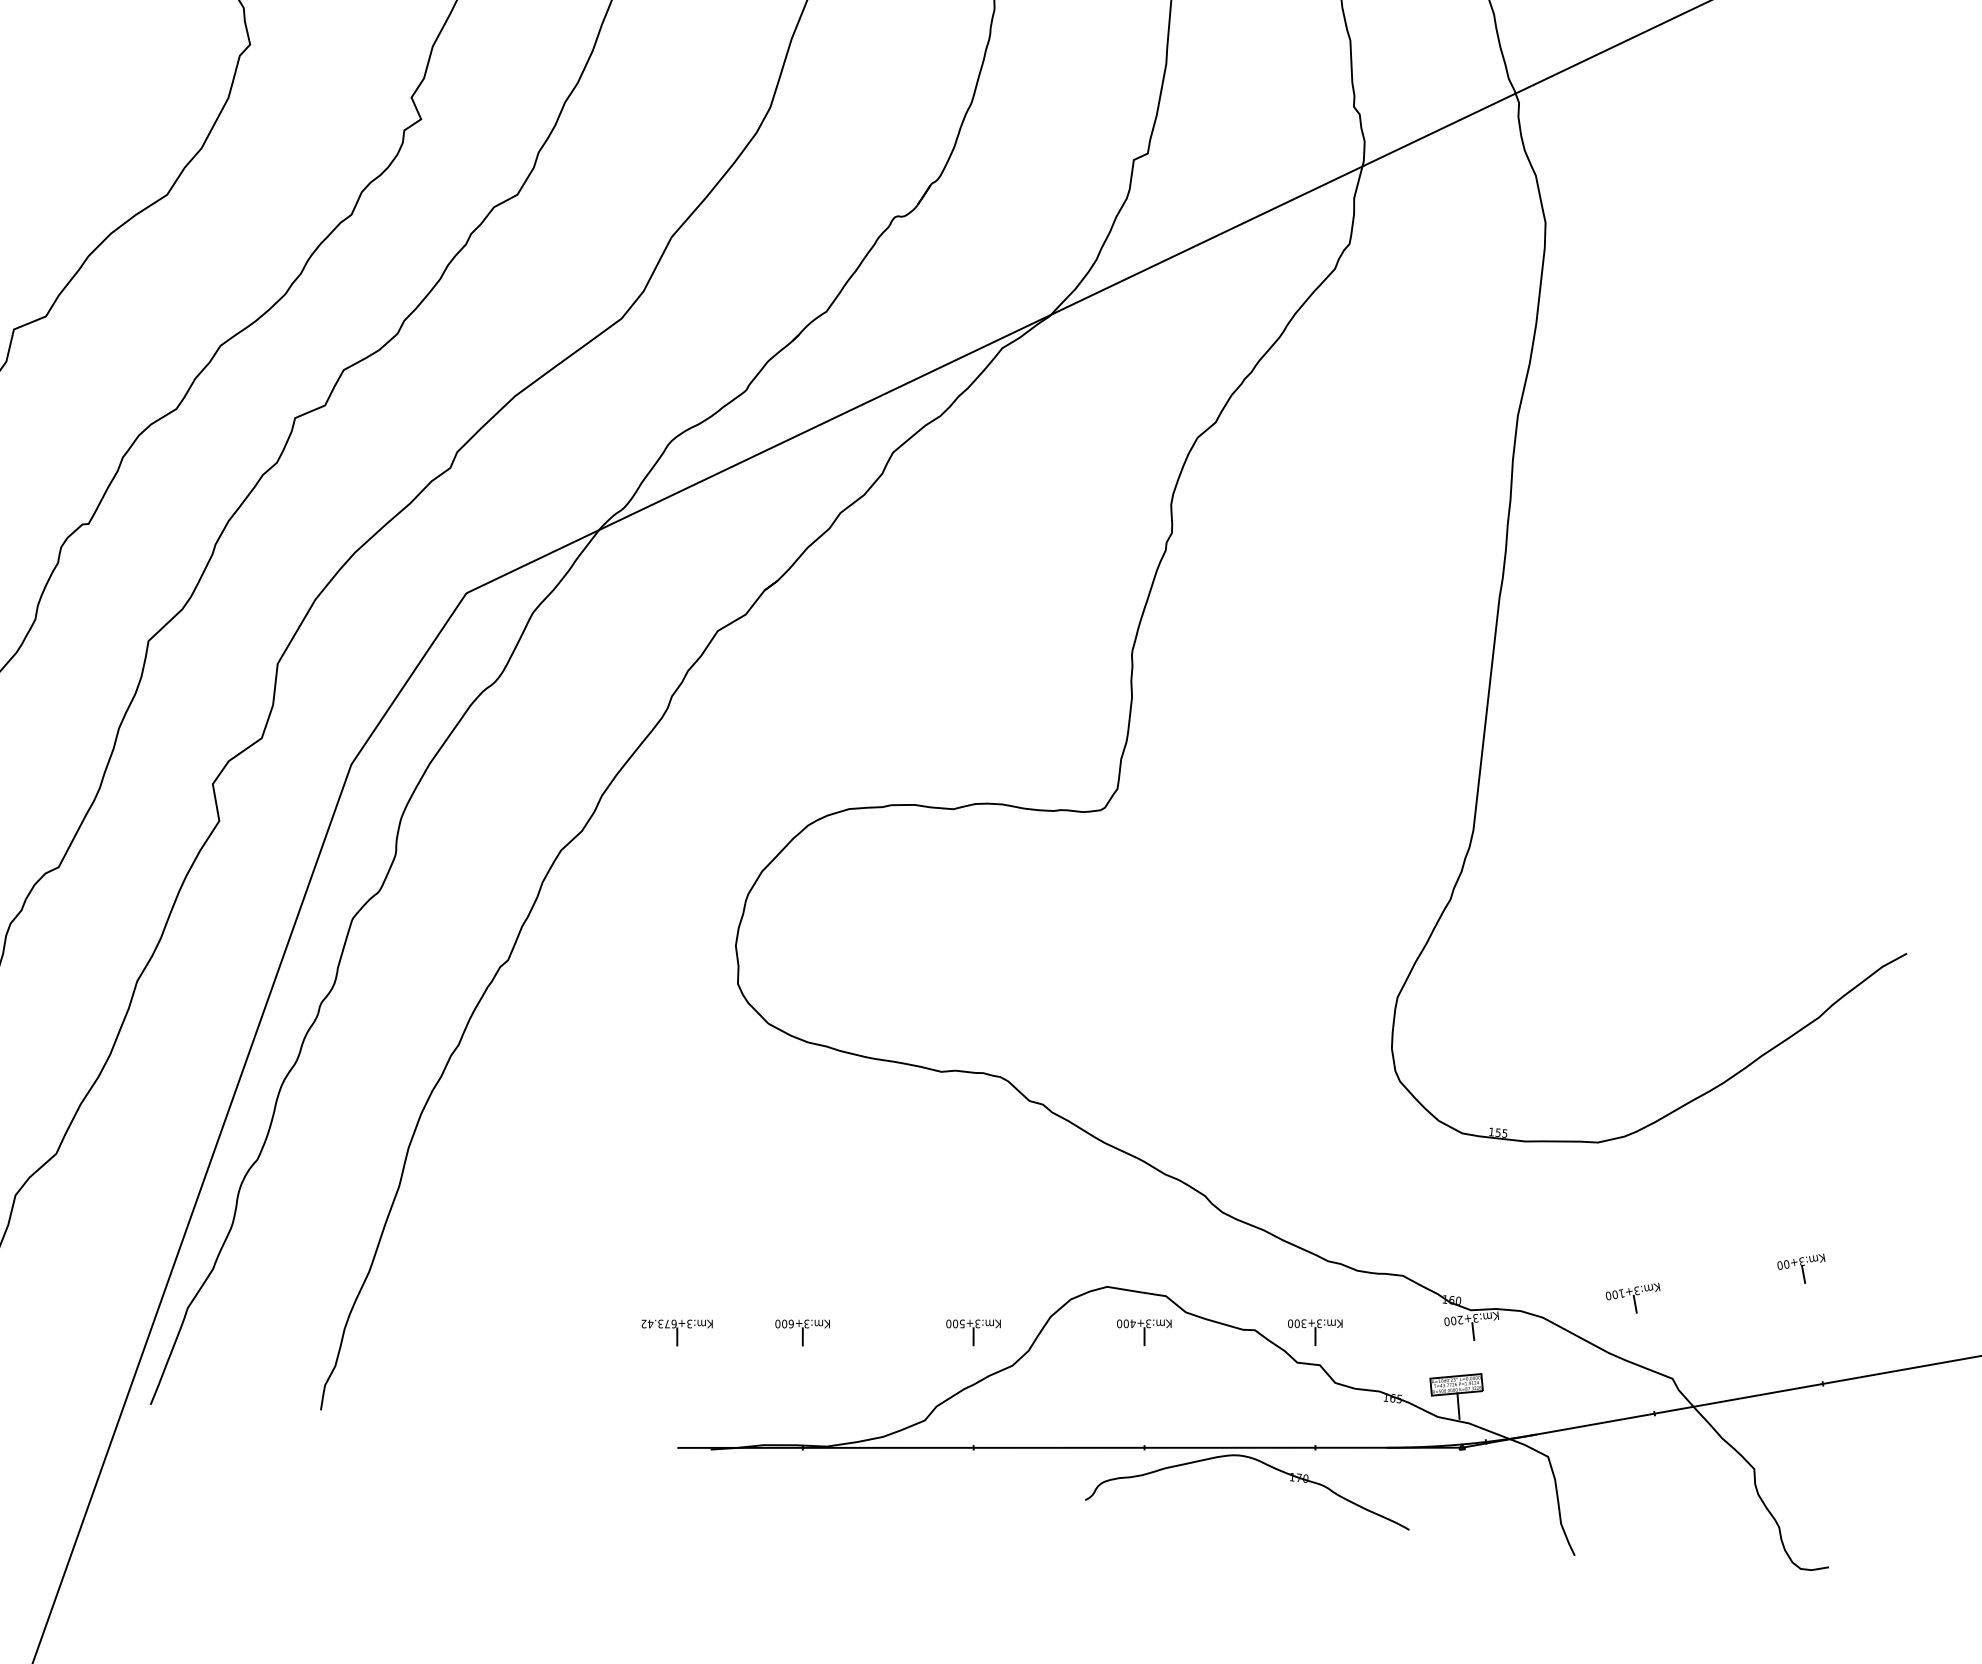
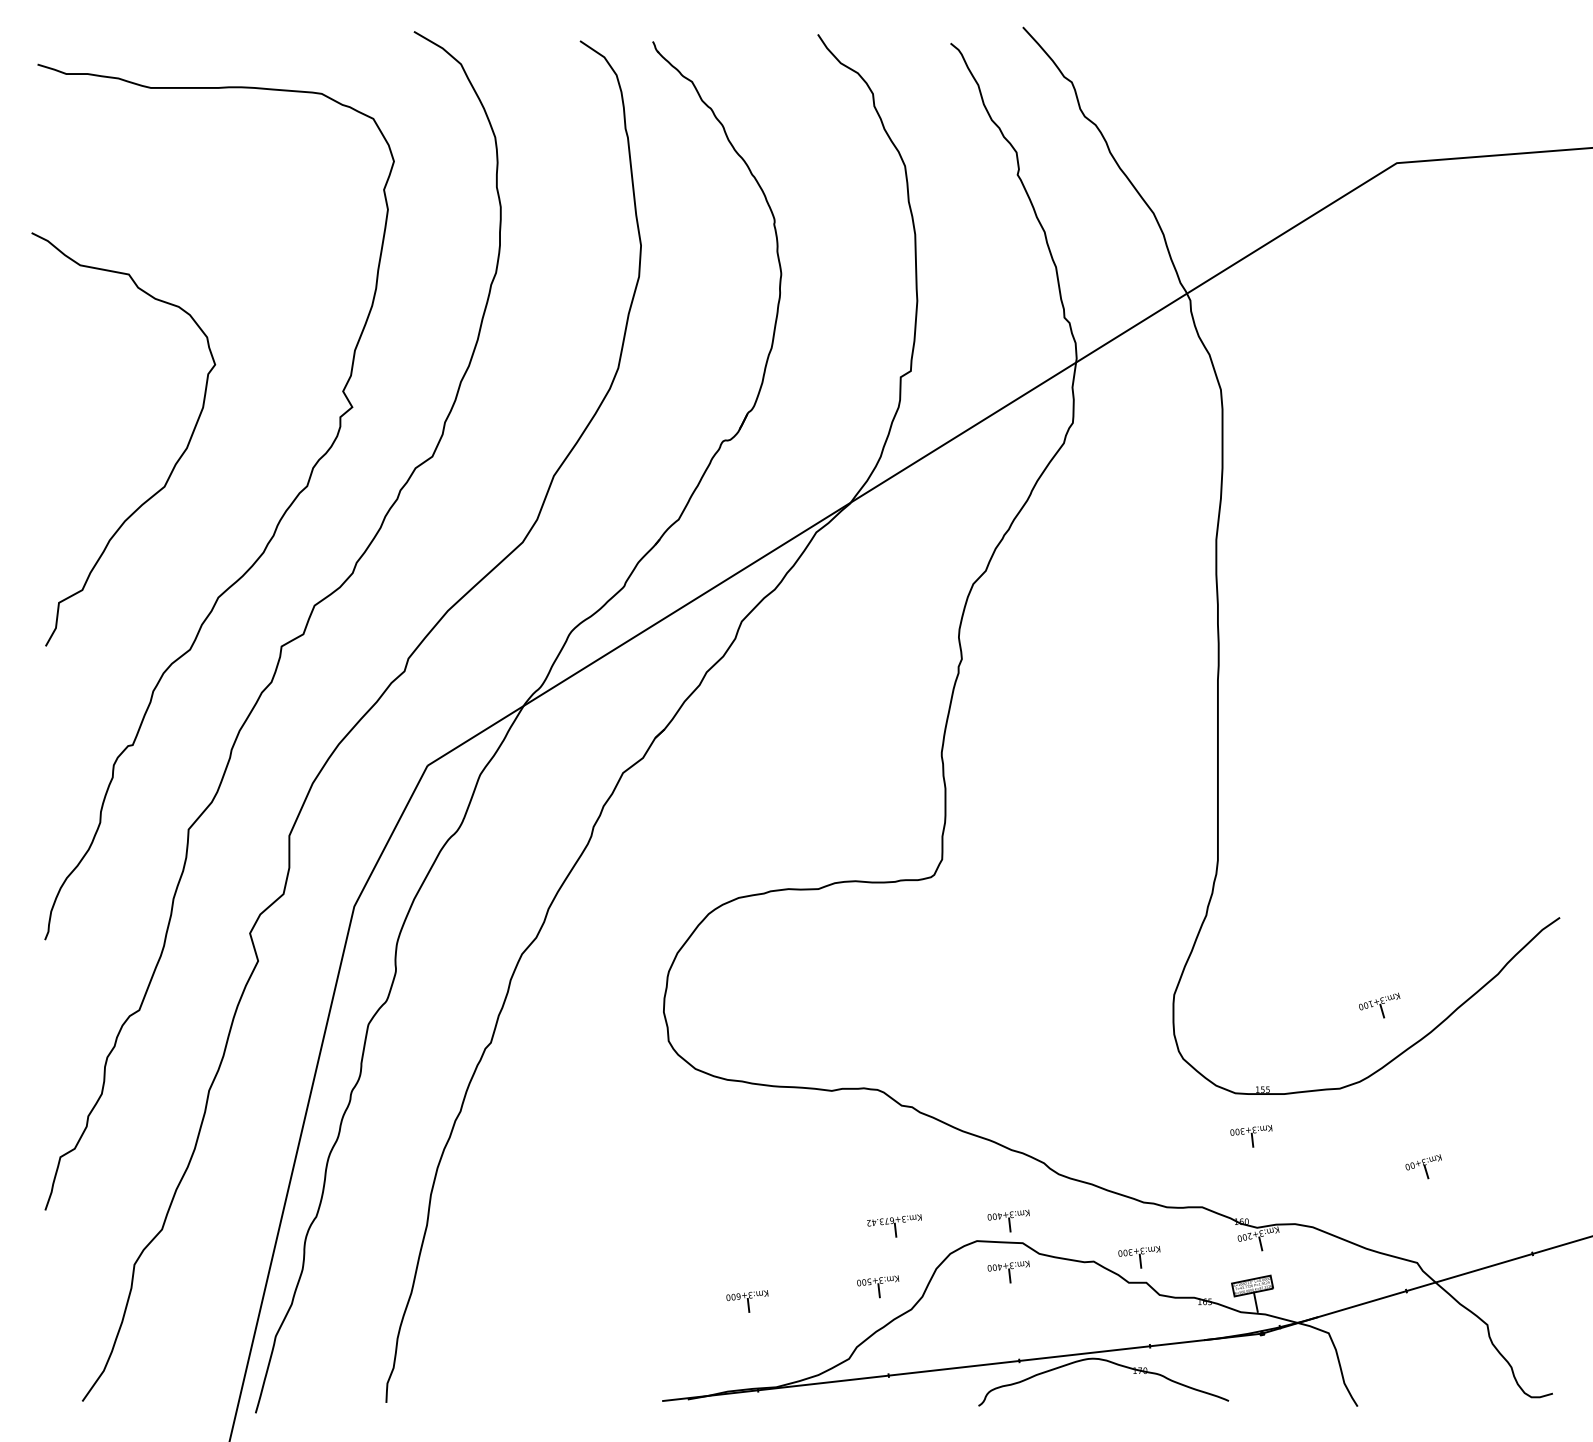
part: (1476, 1191) -> (1251, 1136), added
part: (1150, 1264) -> (1008, 1220), added
part: (1800, 1267) -> (1423, 1166), moved
part: (1632, 1296) -> (1379, 1005), moved
part: (676, 1330) -> (894, 1225), moved

